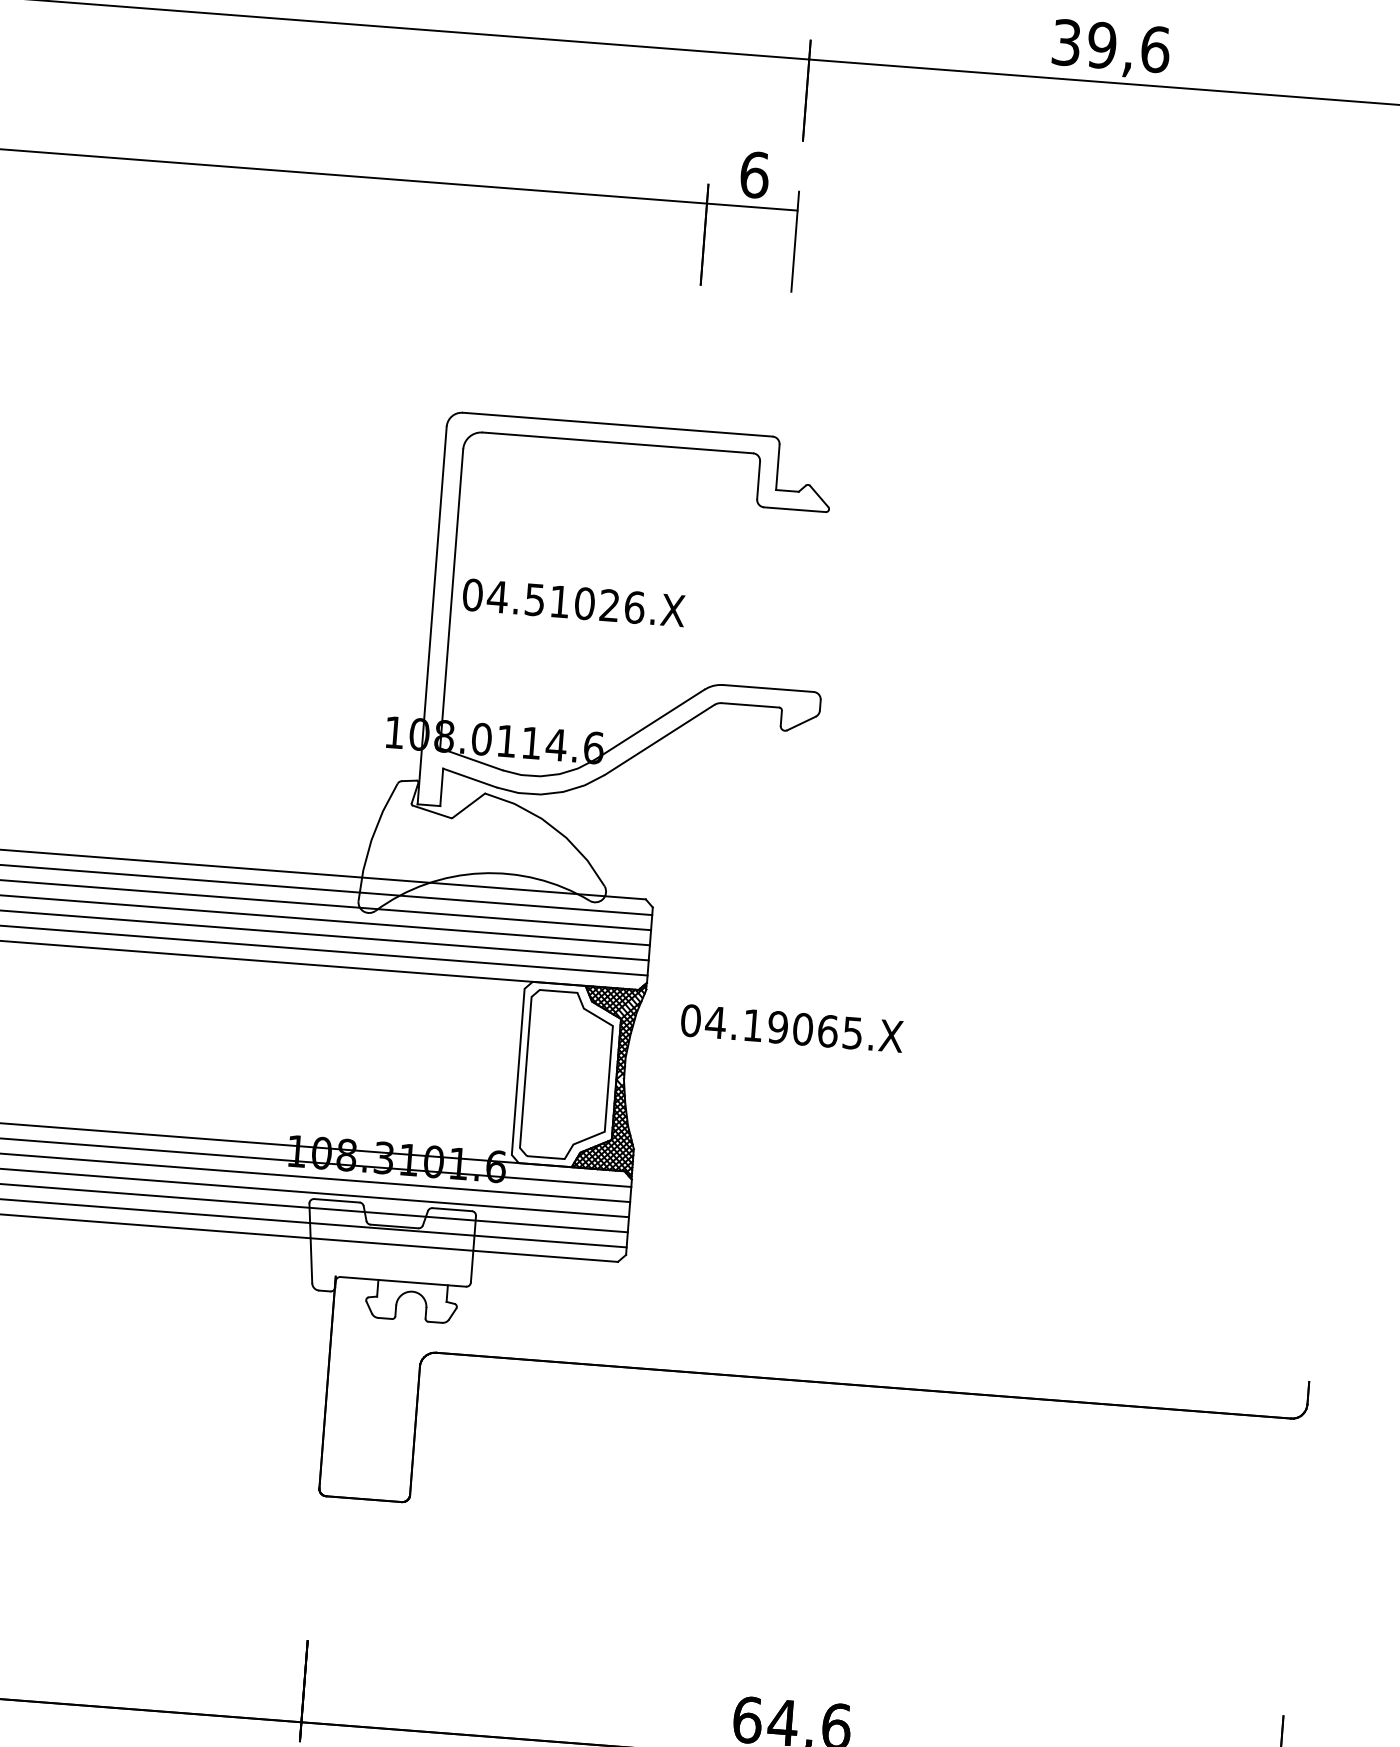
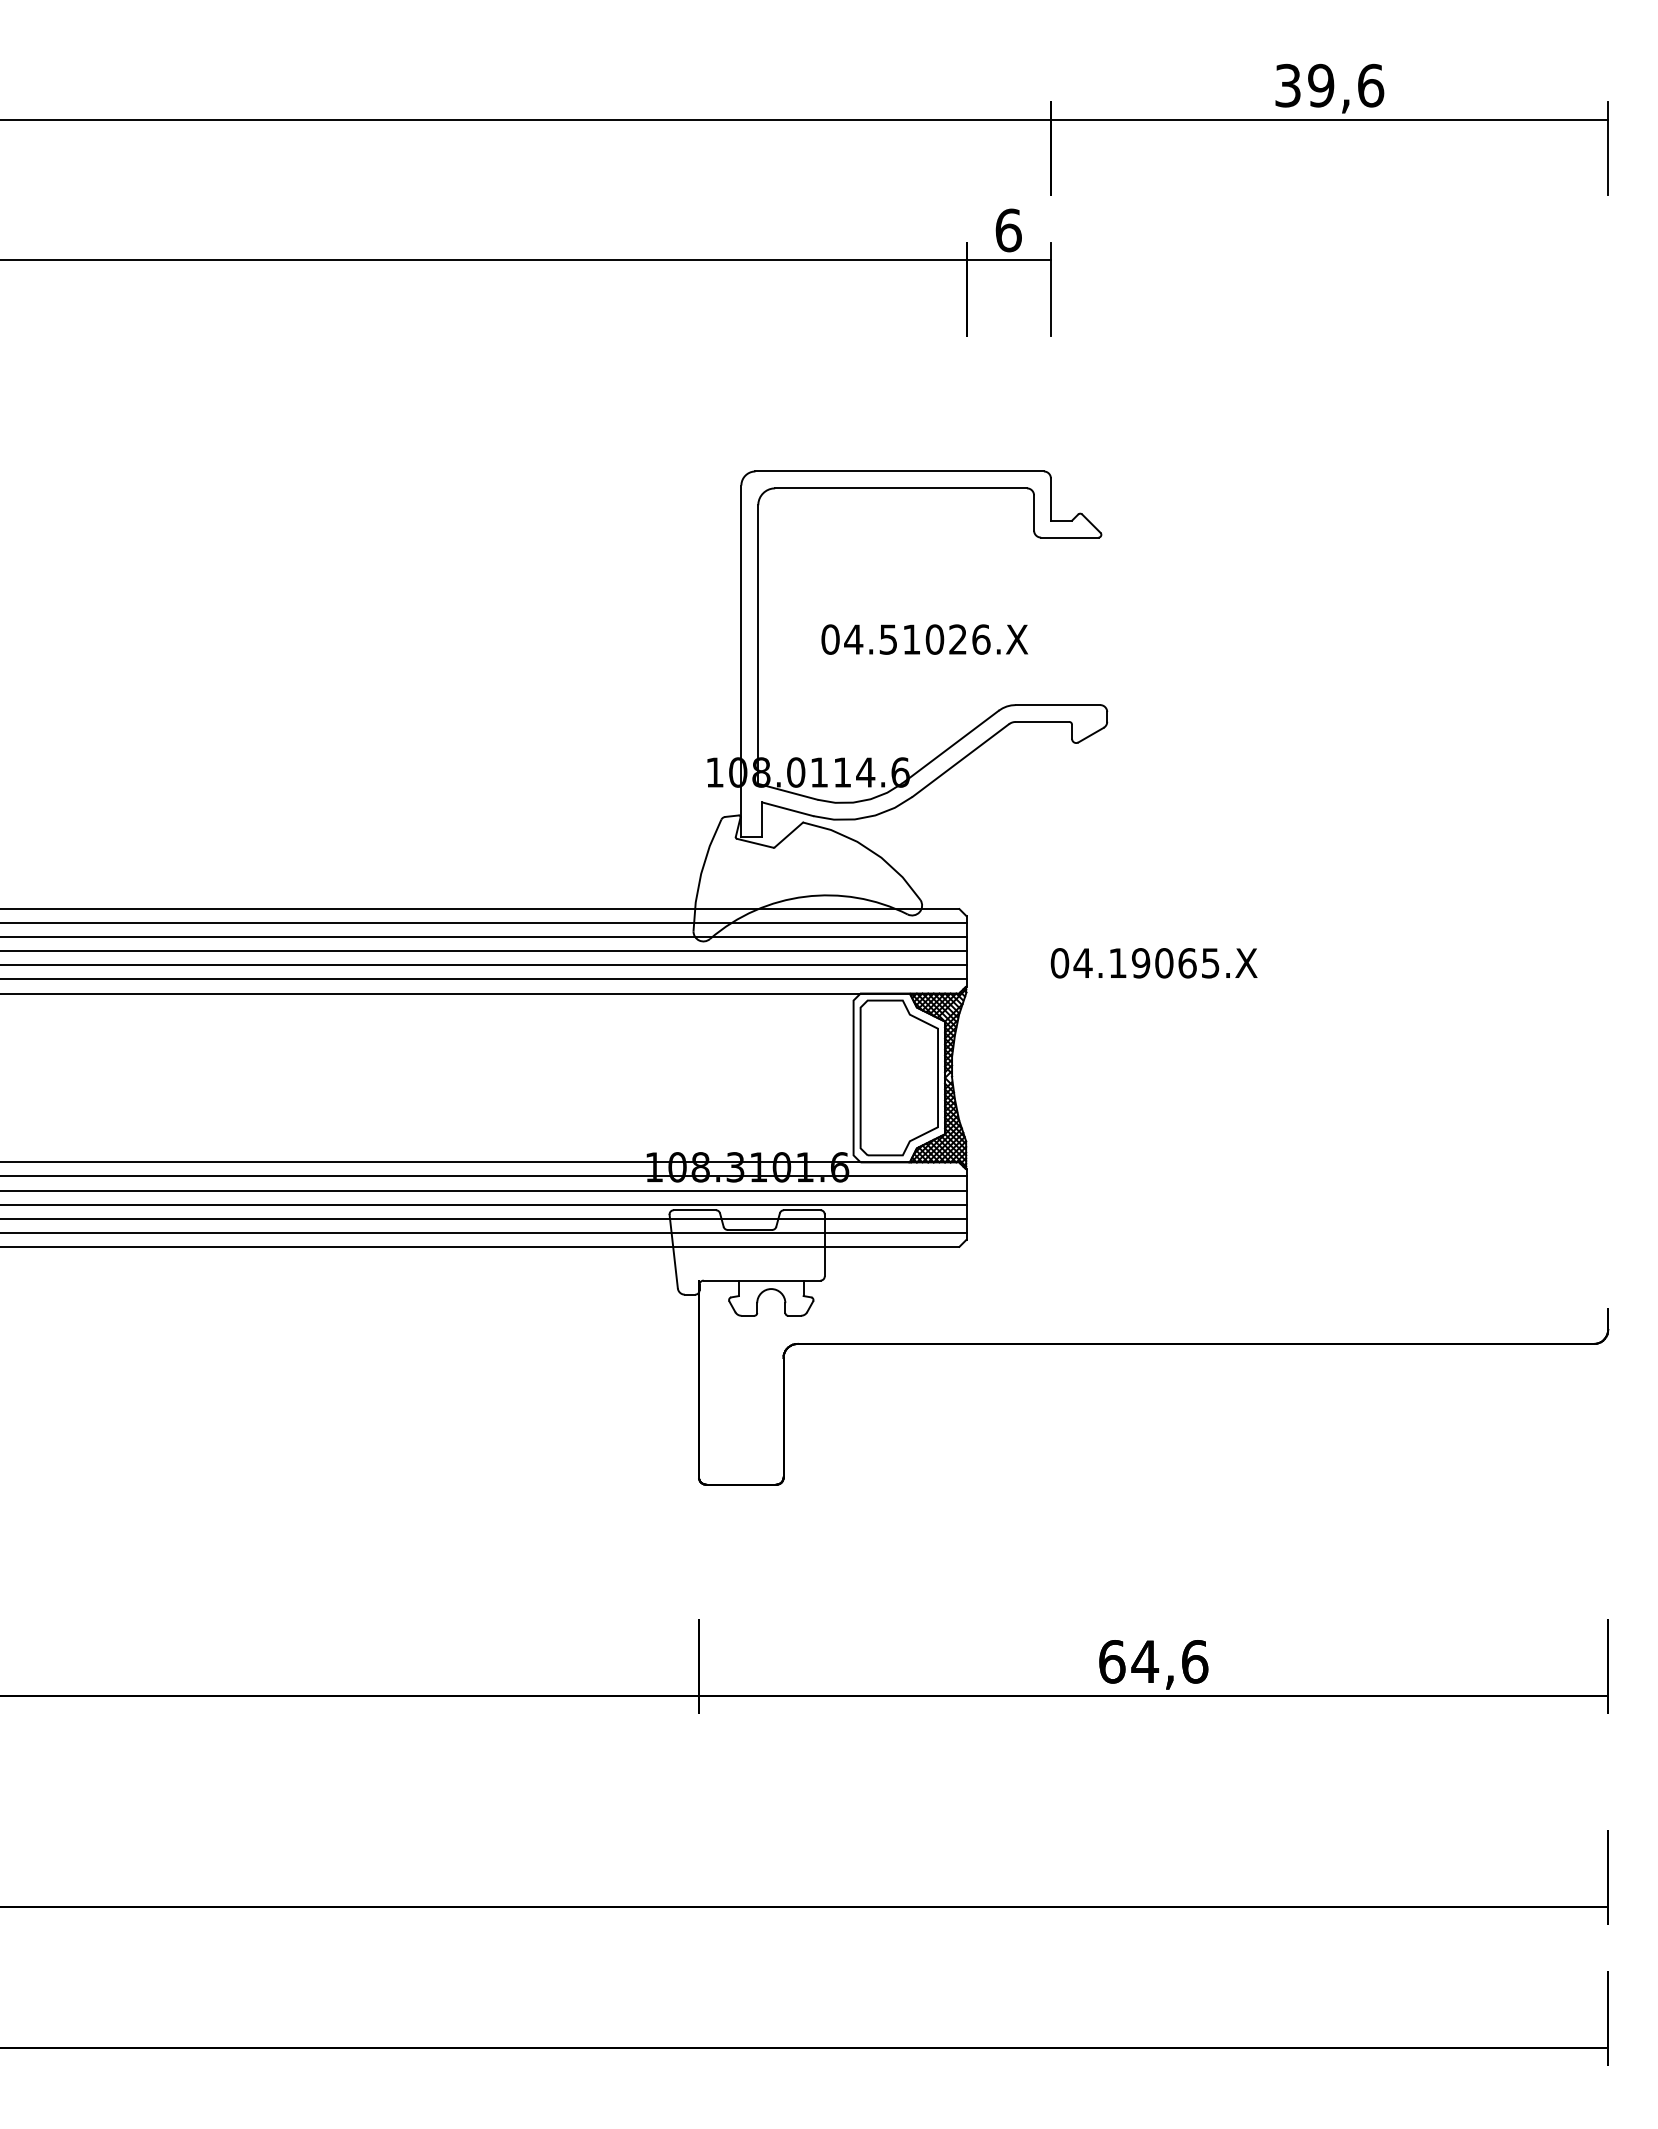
text: (573, 602) -> (924, 639), moved
text: (791, 1028) -> (1153, 963), moved

